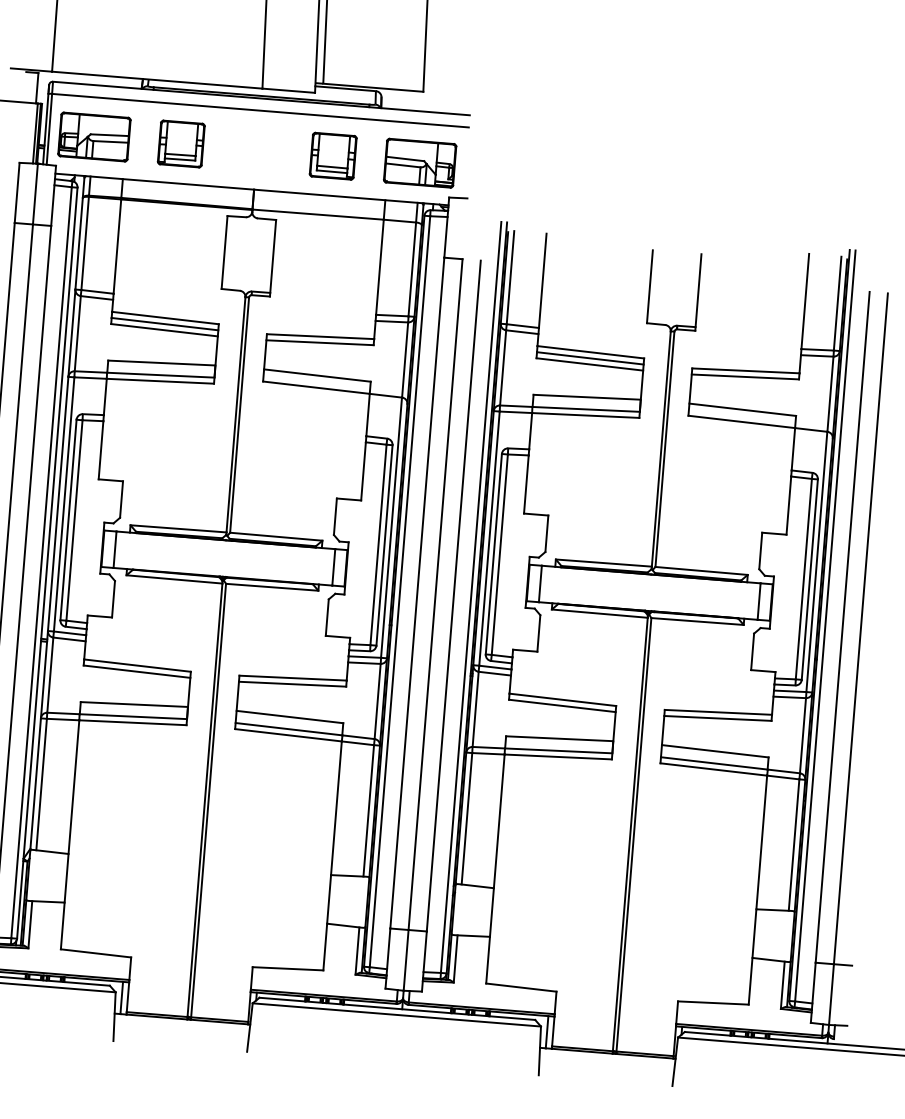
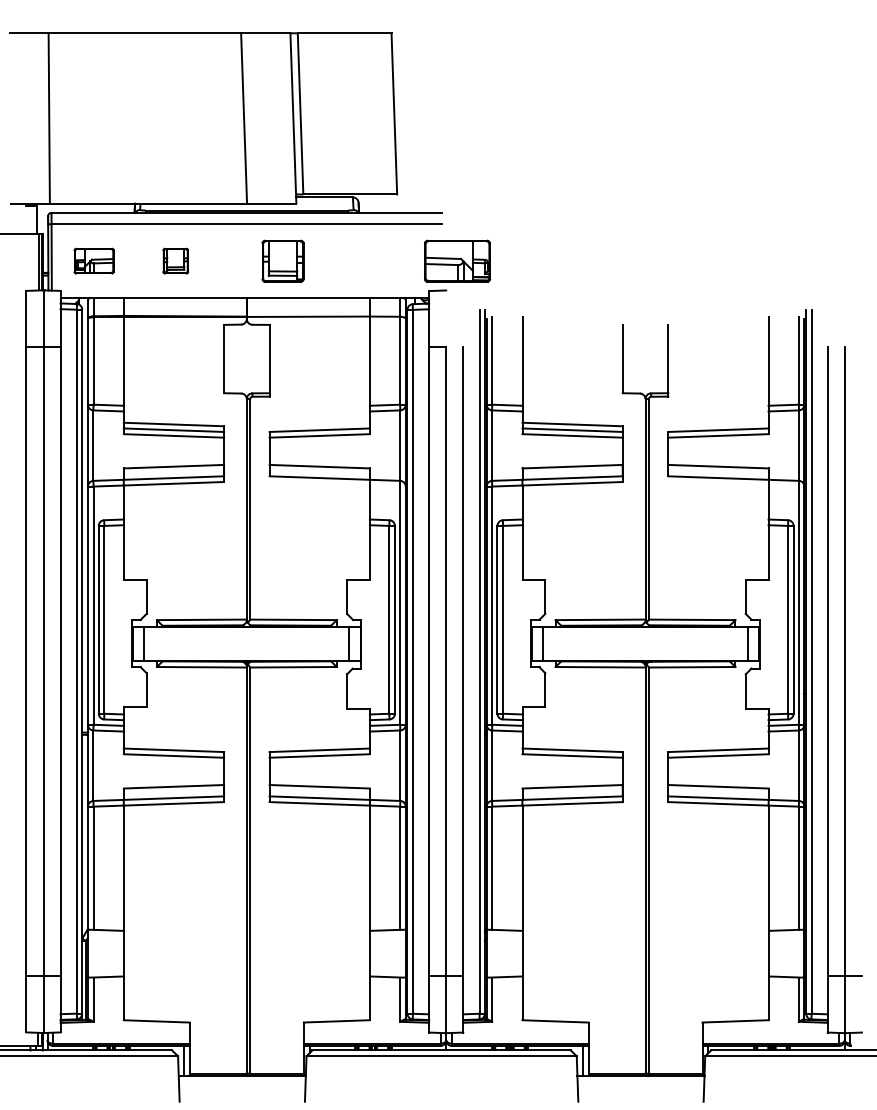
part: (93, 136) -> (93, 260), size x0.6
part: (181, 143) -> (175, 260), size x0.6
part: (332, 155) -> (282, 260), moved
part: (420, 162) -> (457, 260), moved

